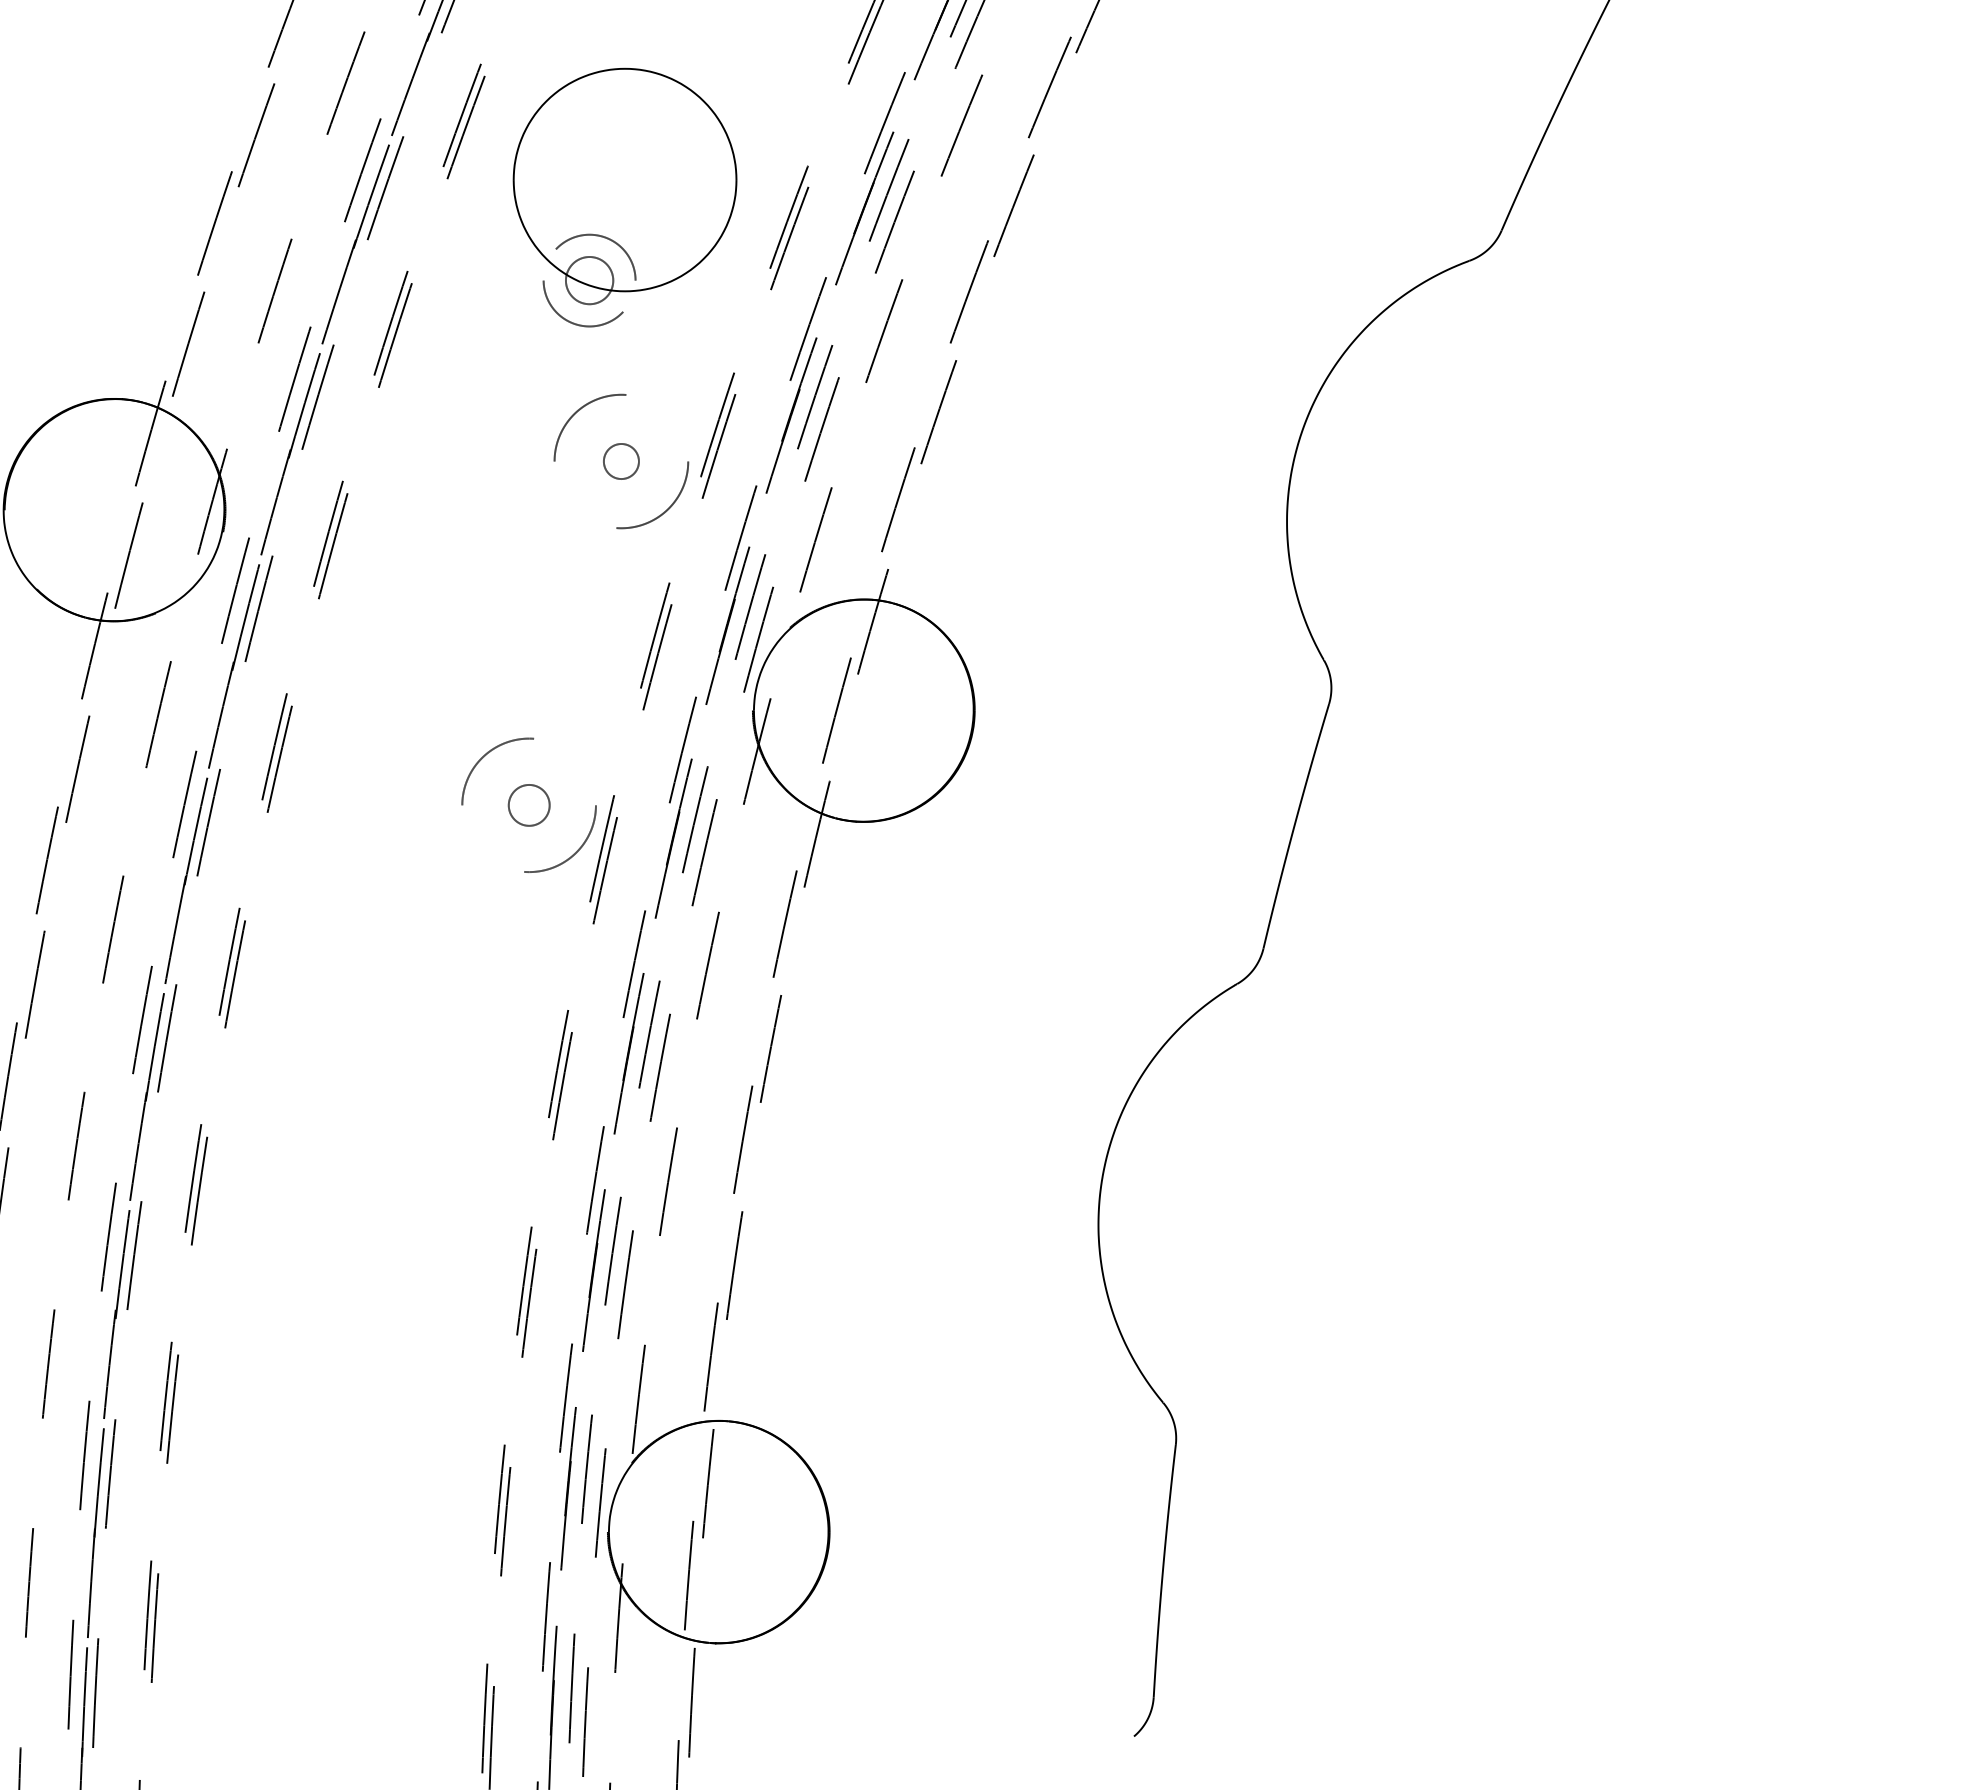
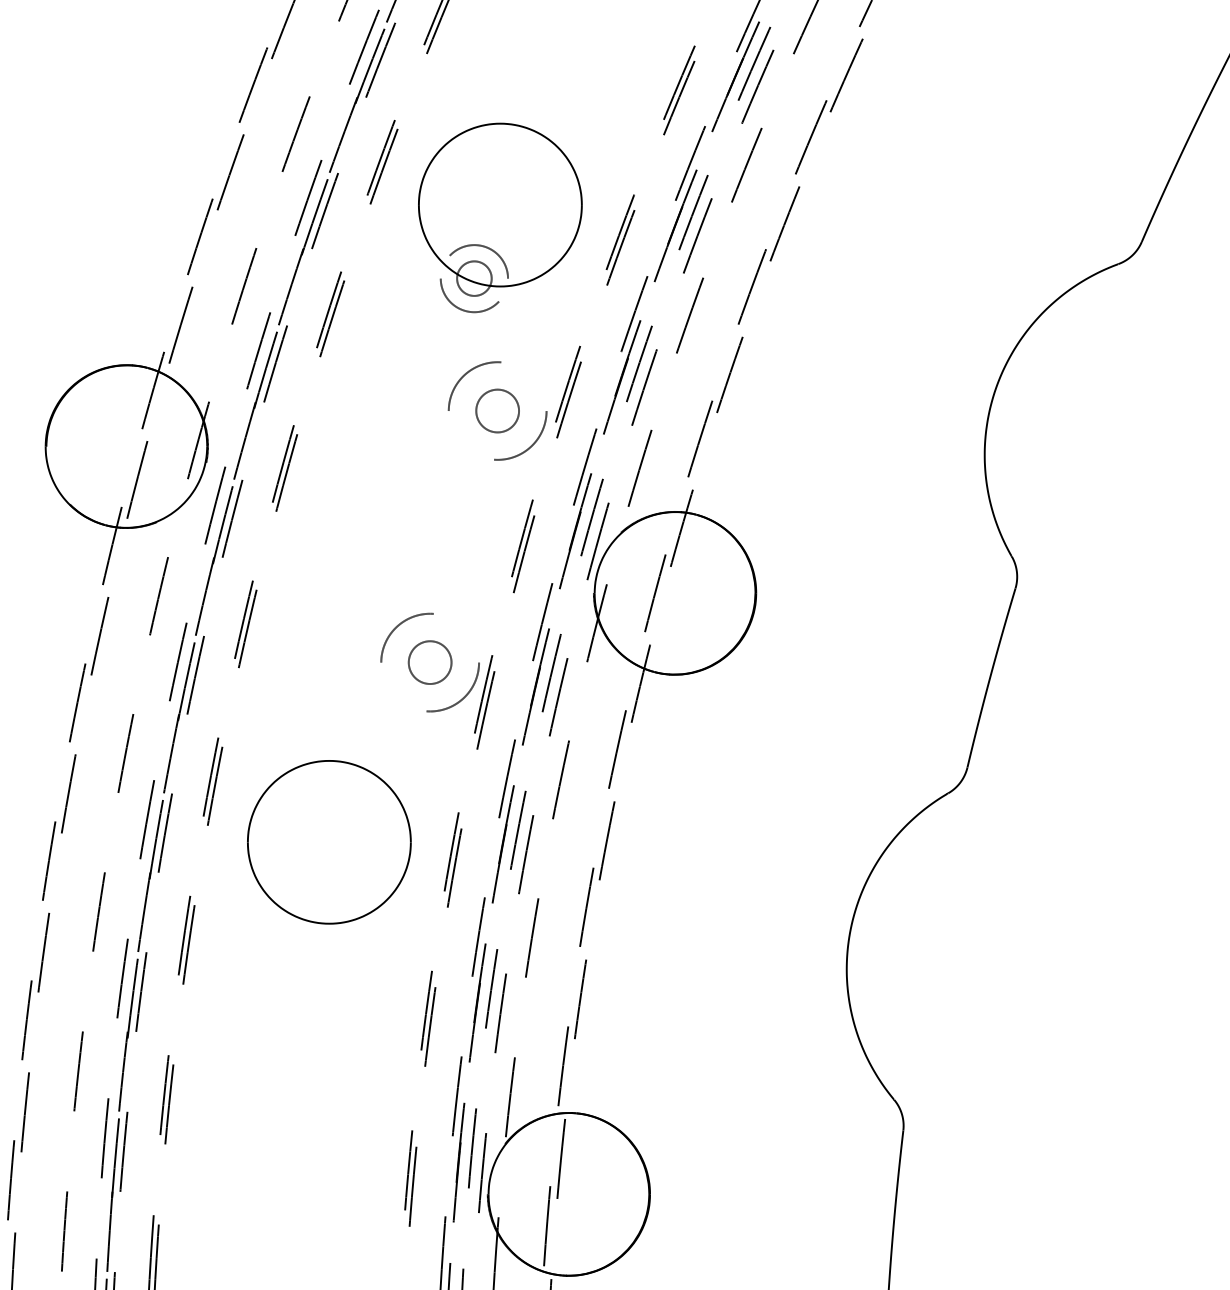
part: (621, 461) -> (497, 411), size x1.67
part: (529, 805) -> (430, 662), size x1.43
part: (391, 1050) -> (329, 841), added

